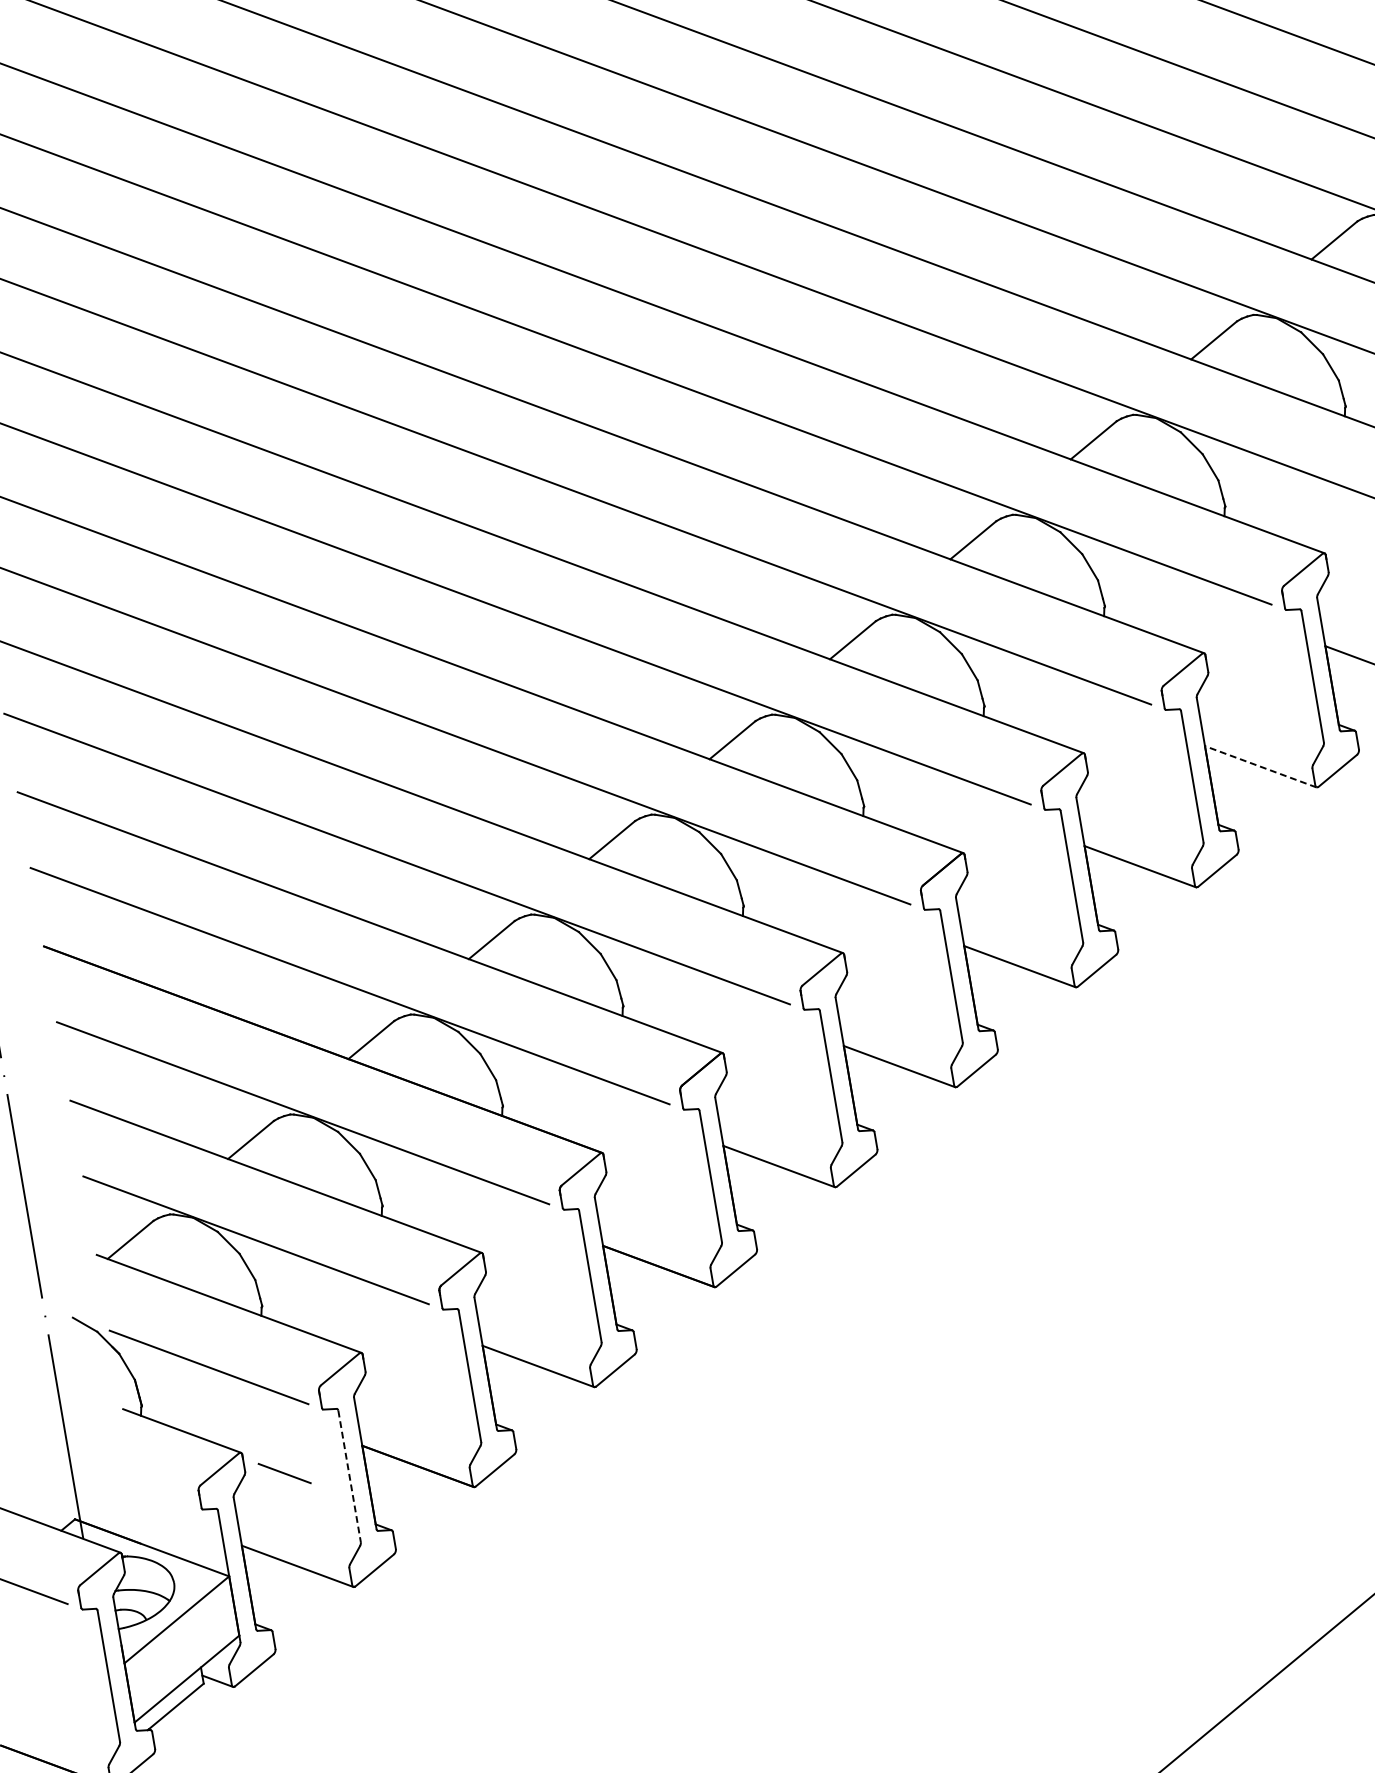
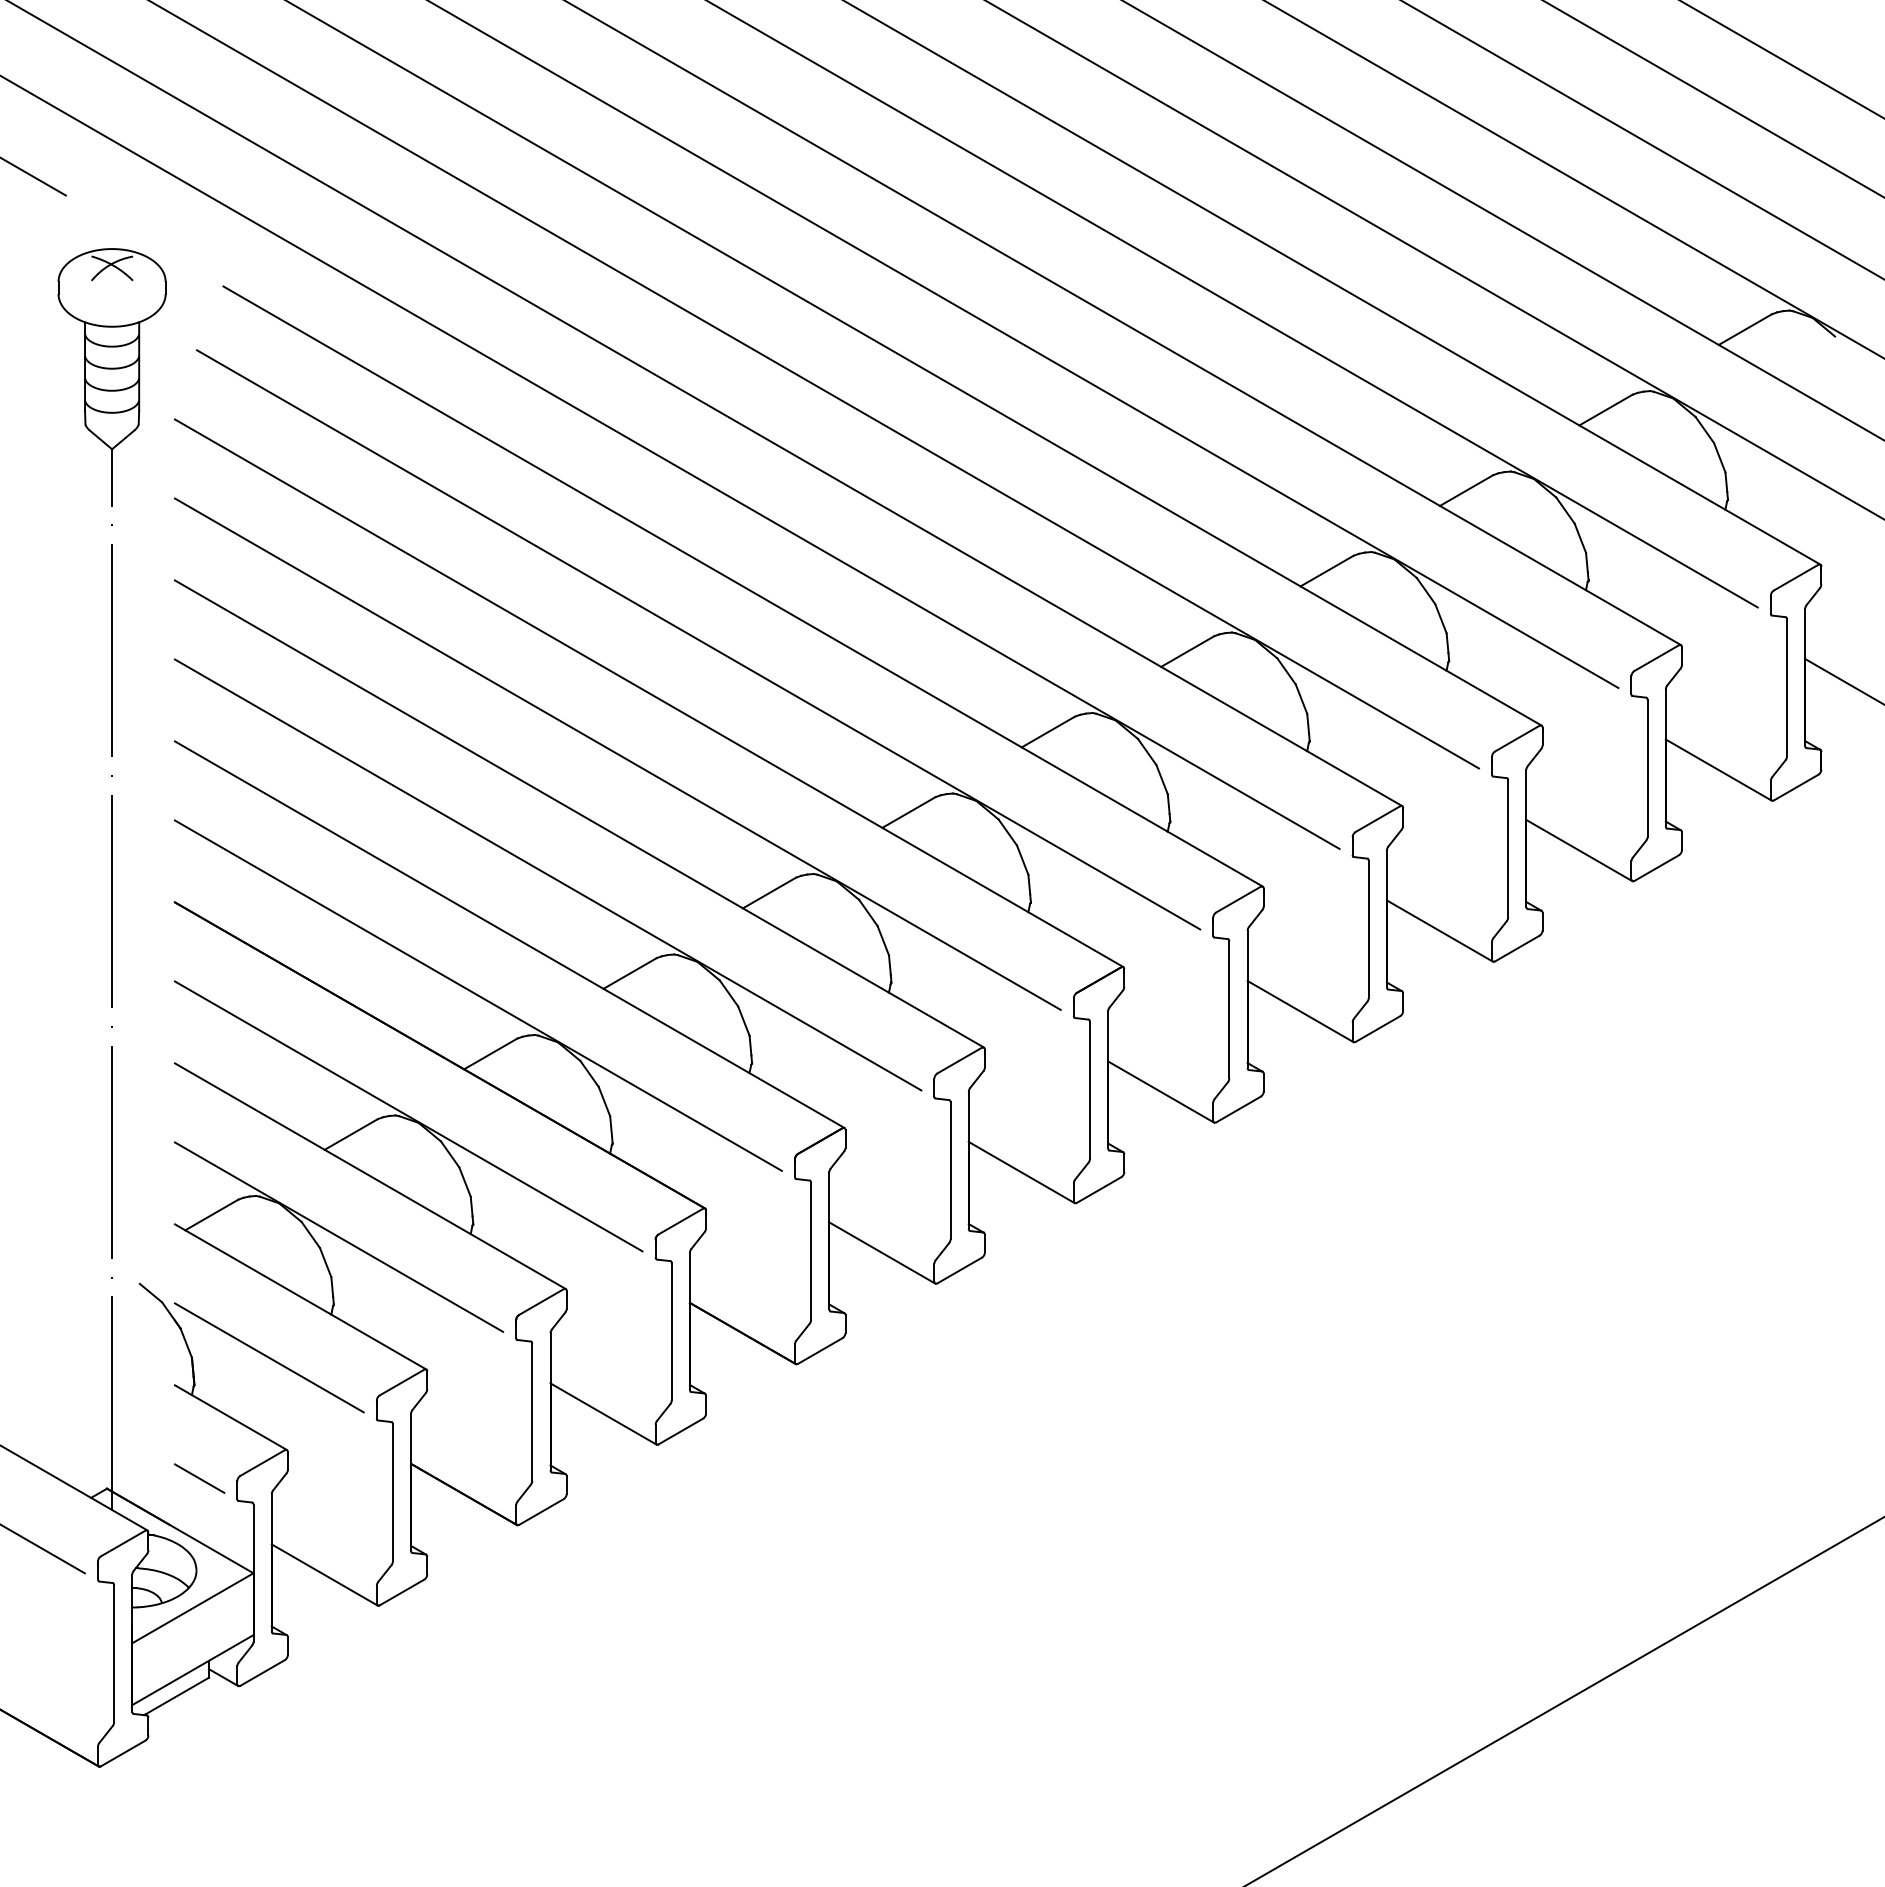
line: (1260, 766) -> (1439, 930), dashed -> solid
line: (284, 1473) -> (199, 1478), moved
line: (349, 1476) -> (392, 1492), dashed -> solid

